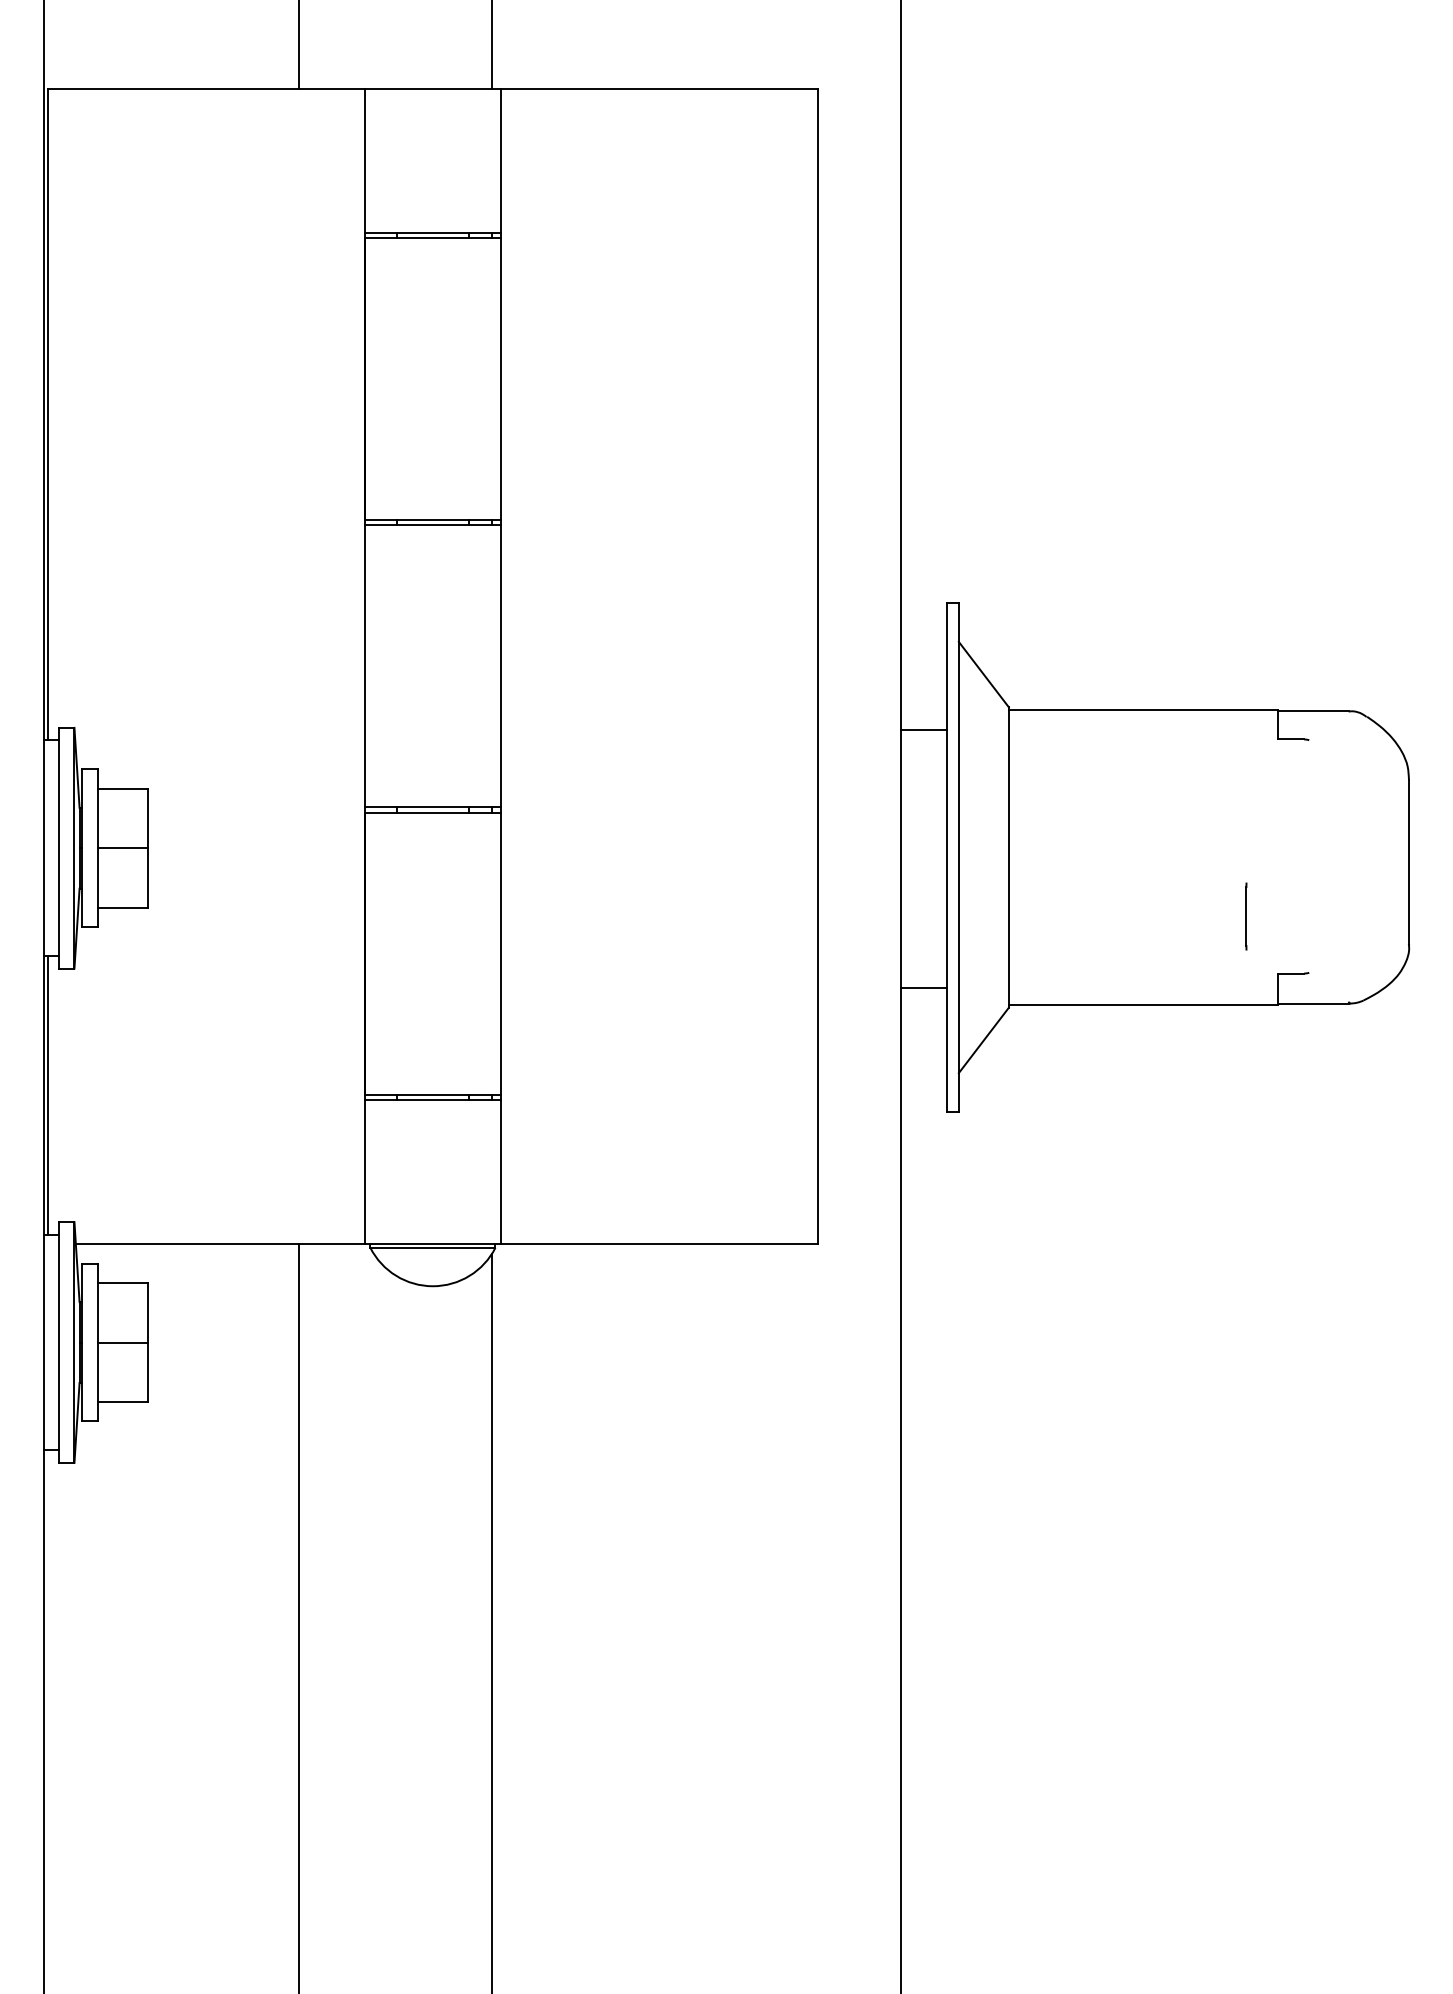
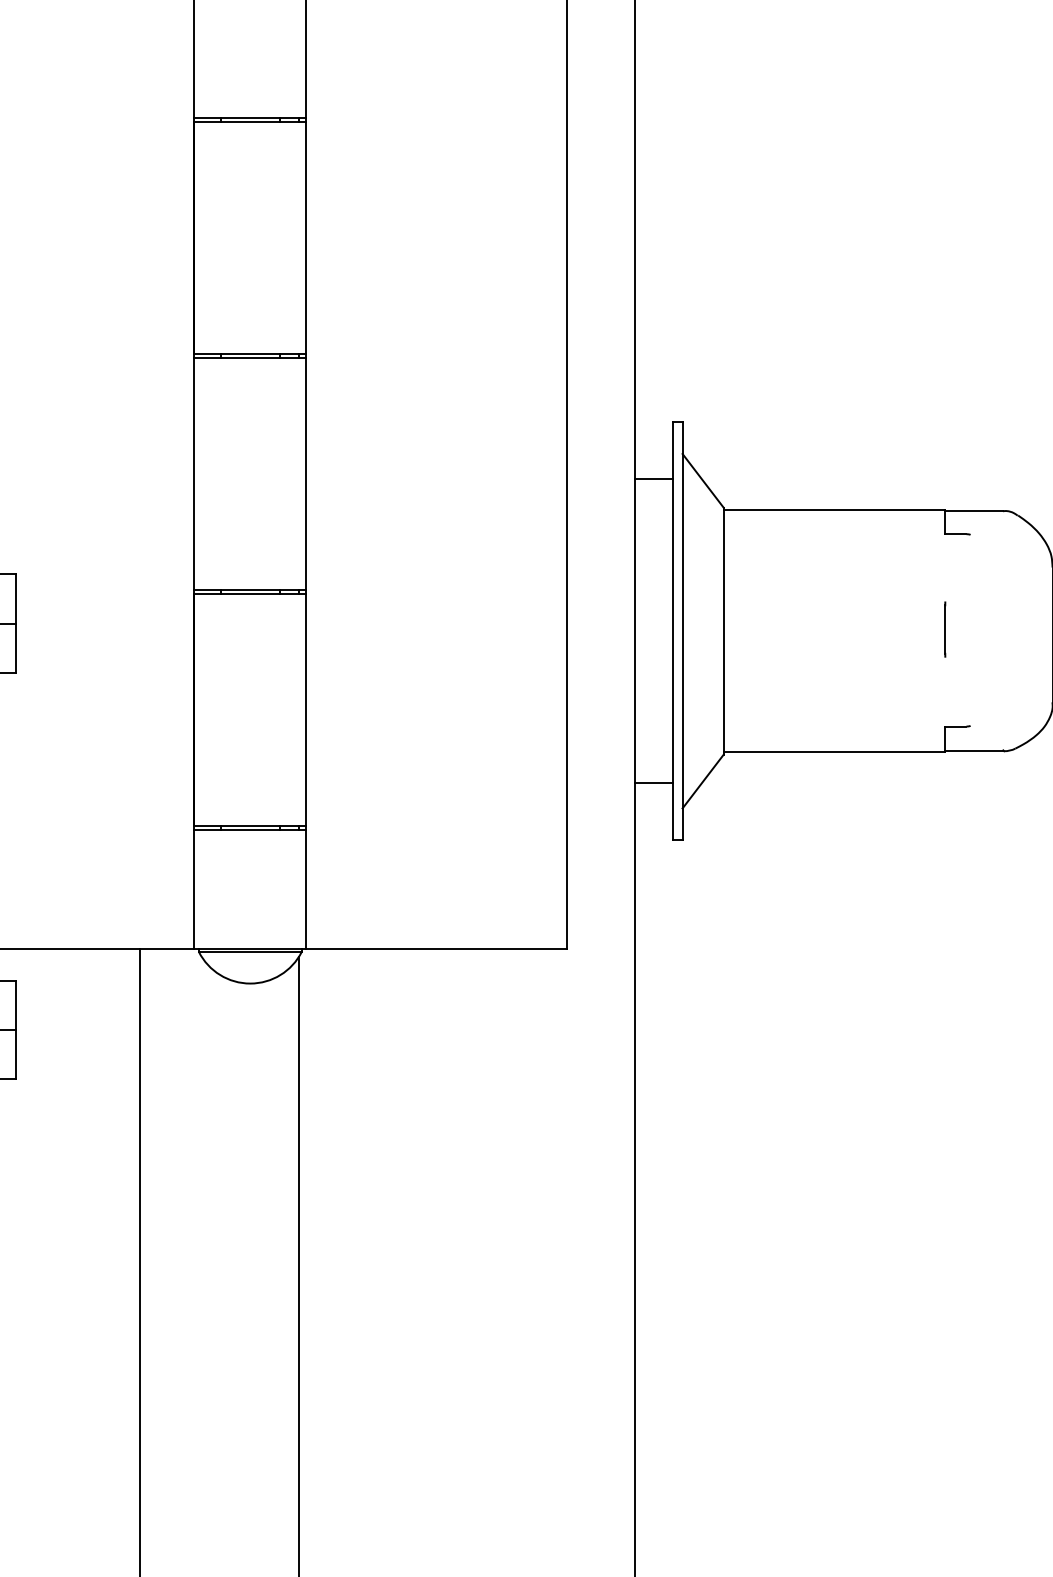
line: (923, 729) -> (653, 479), moved
line: (1246, 916) -> (945, 629), moved
line: (923, 988) -> (653, 783), moved

